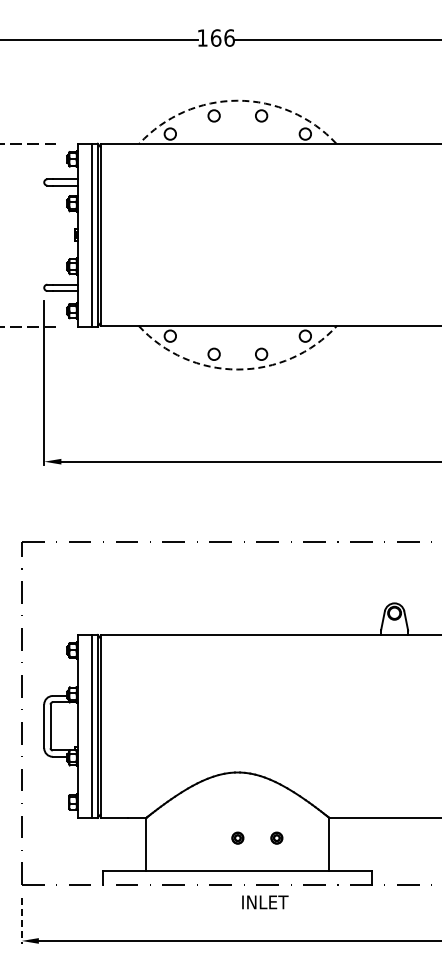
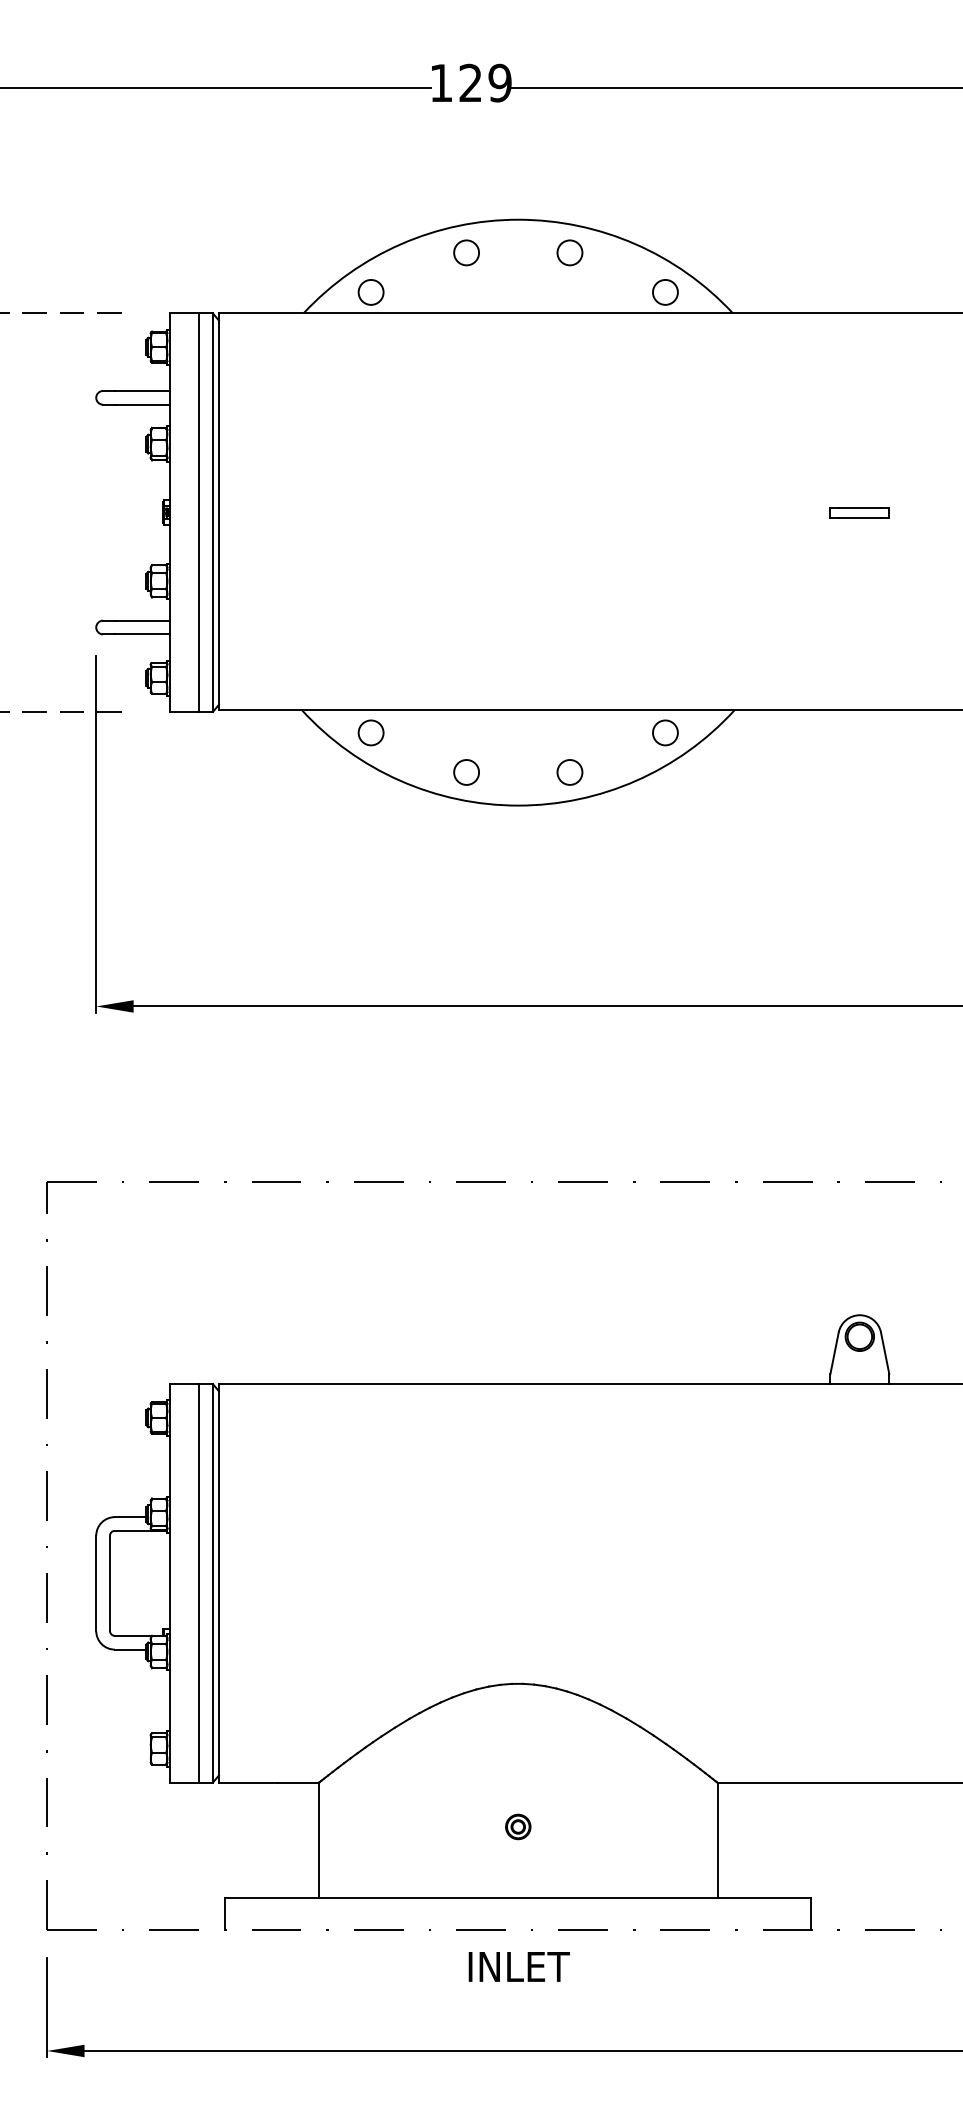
text: (222, 37) -> (484, 81), 166 -> 129
arc: (237, 100) -> (517, 219), dashed -> solid
part: (394, 234) -> (859, 511), added
arc: (237, 369) -> (517, 805), dashed -> solid
part: (276, 837) -> (602, 1825), removed
text: (265, 902) -> (519, 1967), moved
line: (21, 920) -> (46, 2006), dashed -> solid

